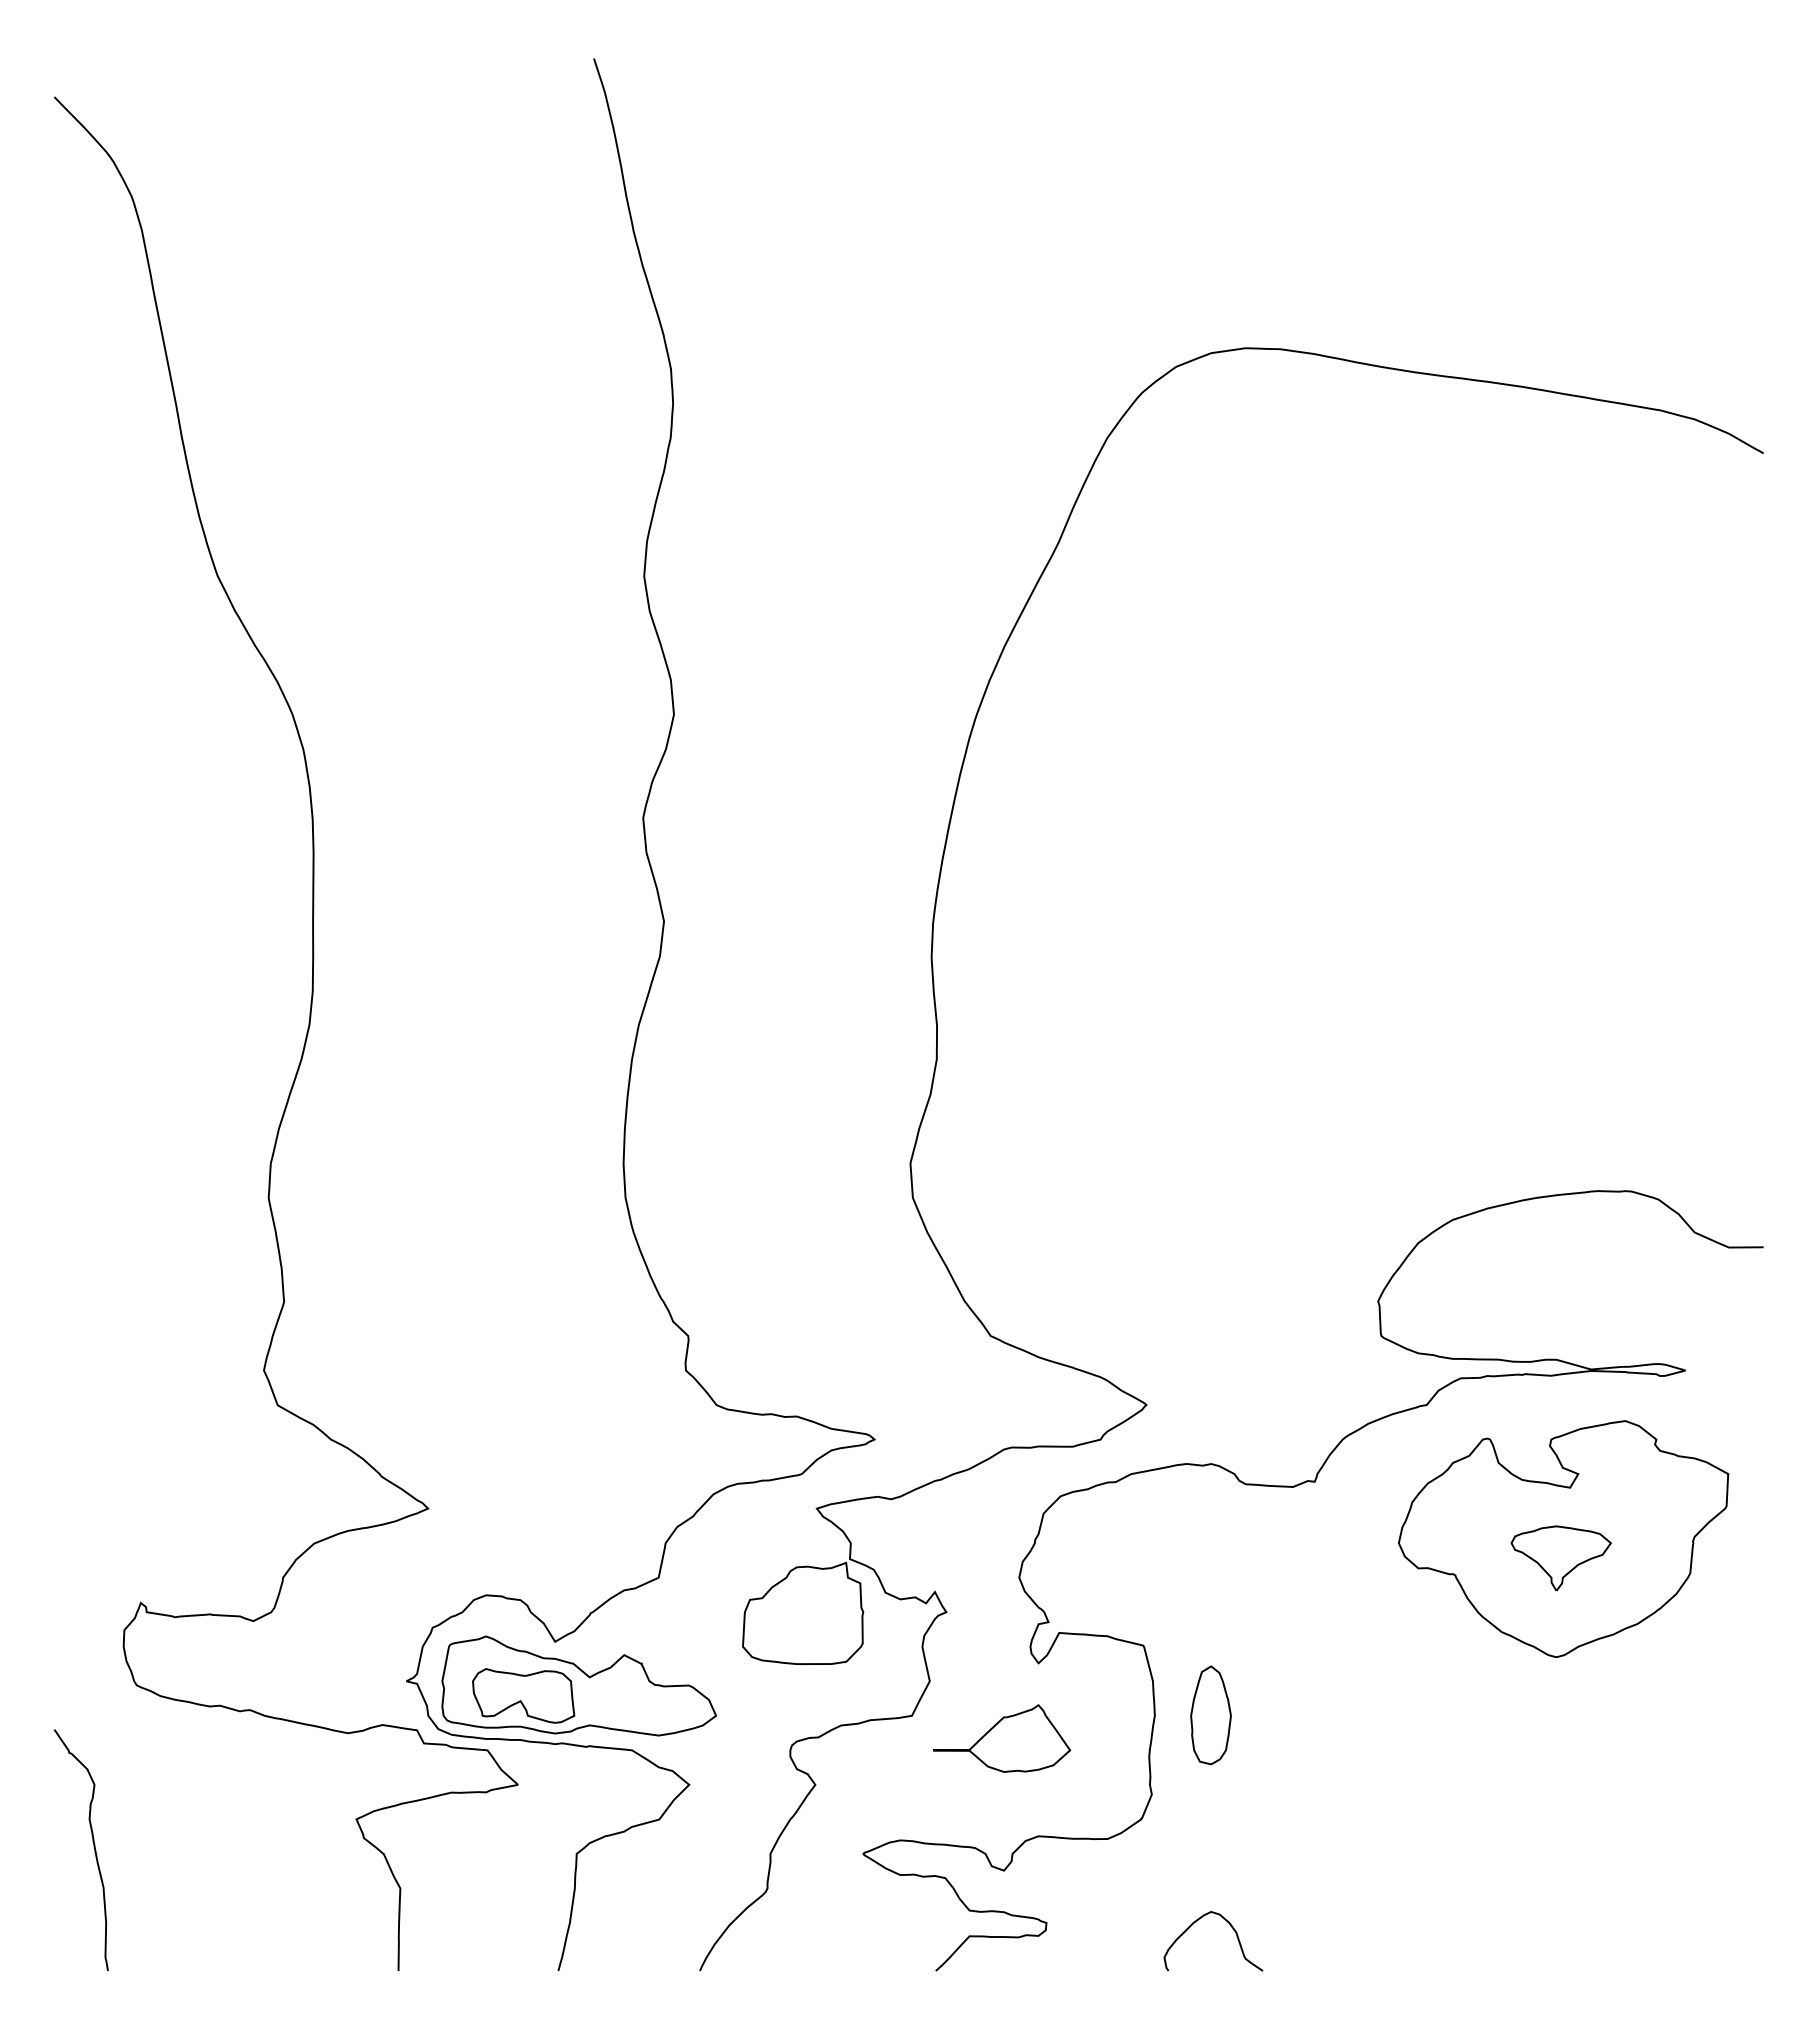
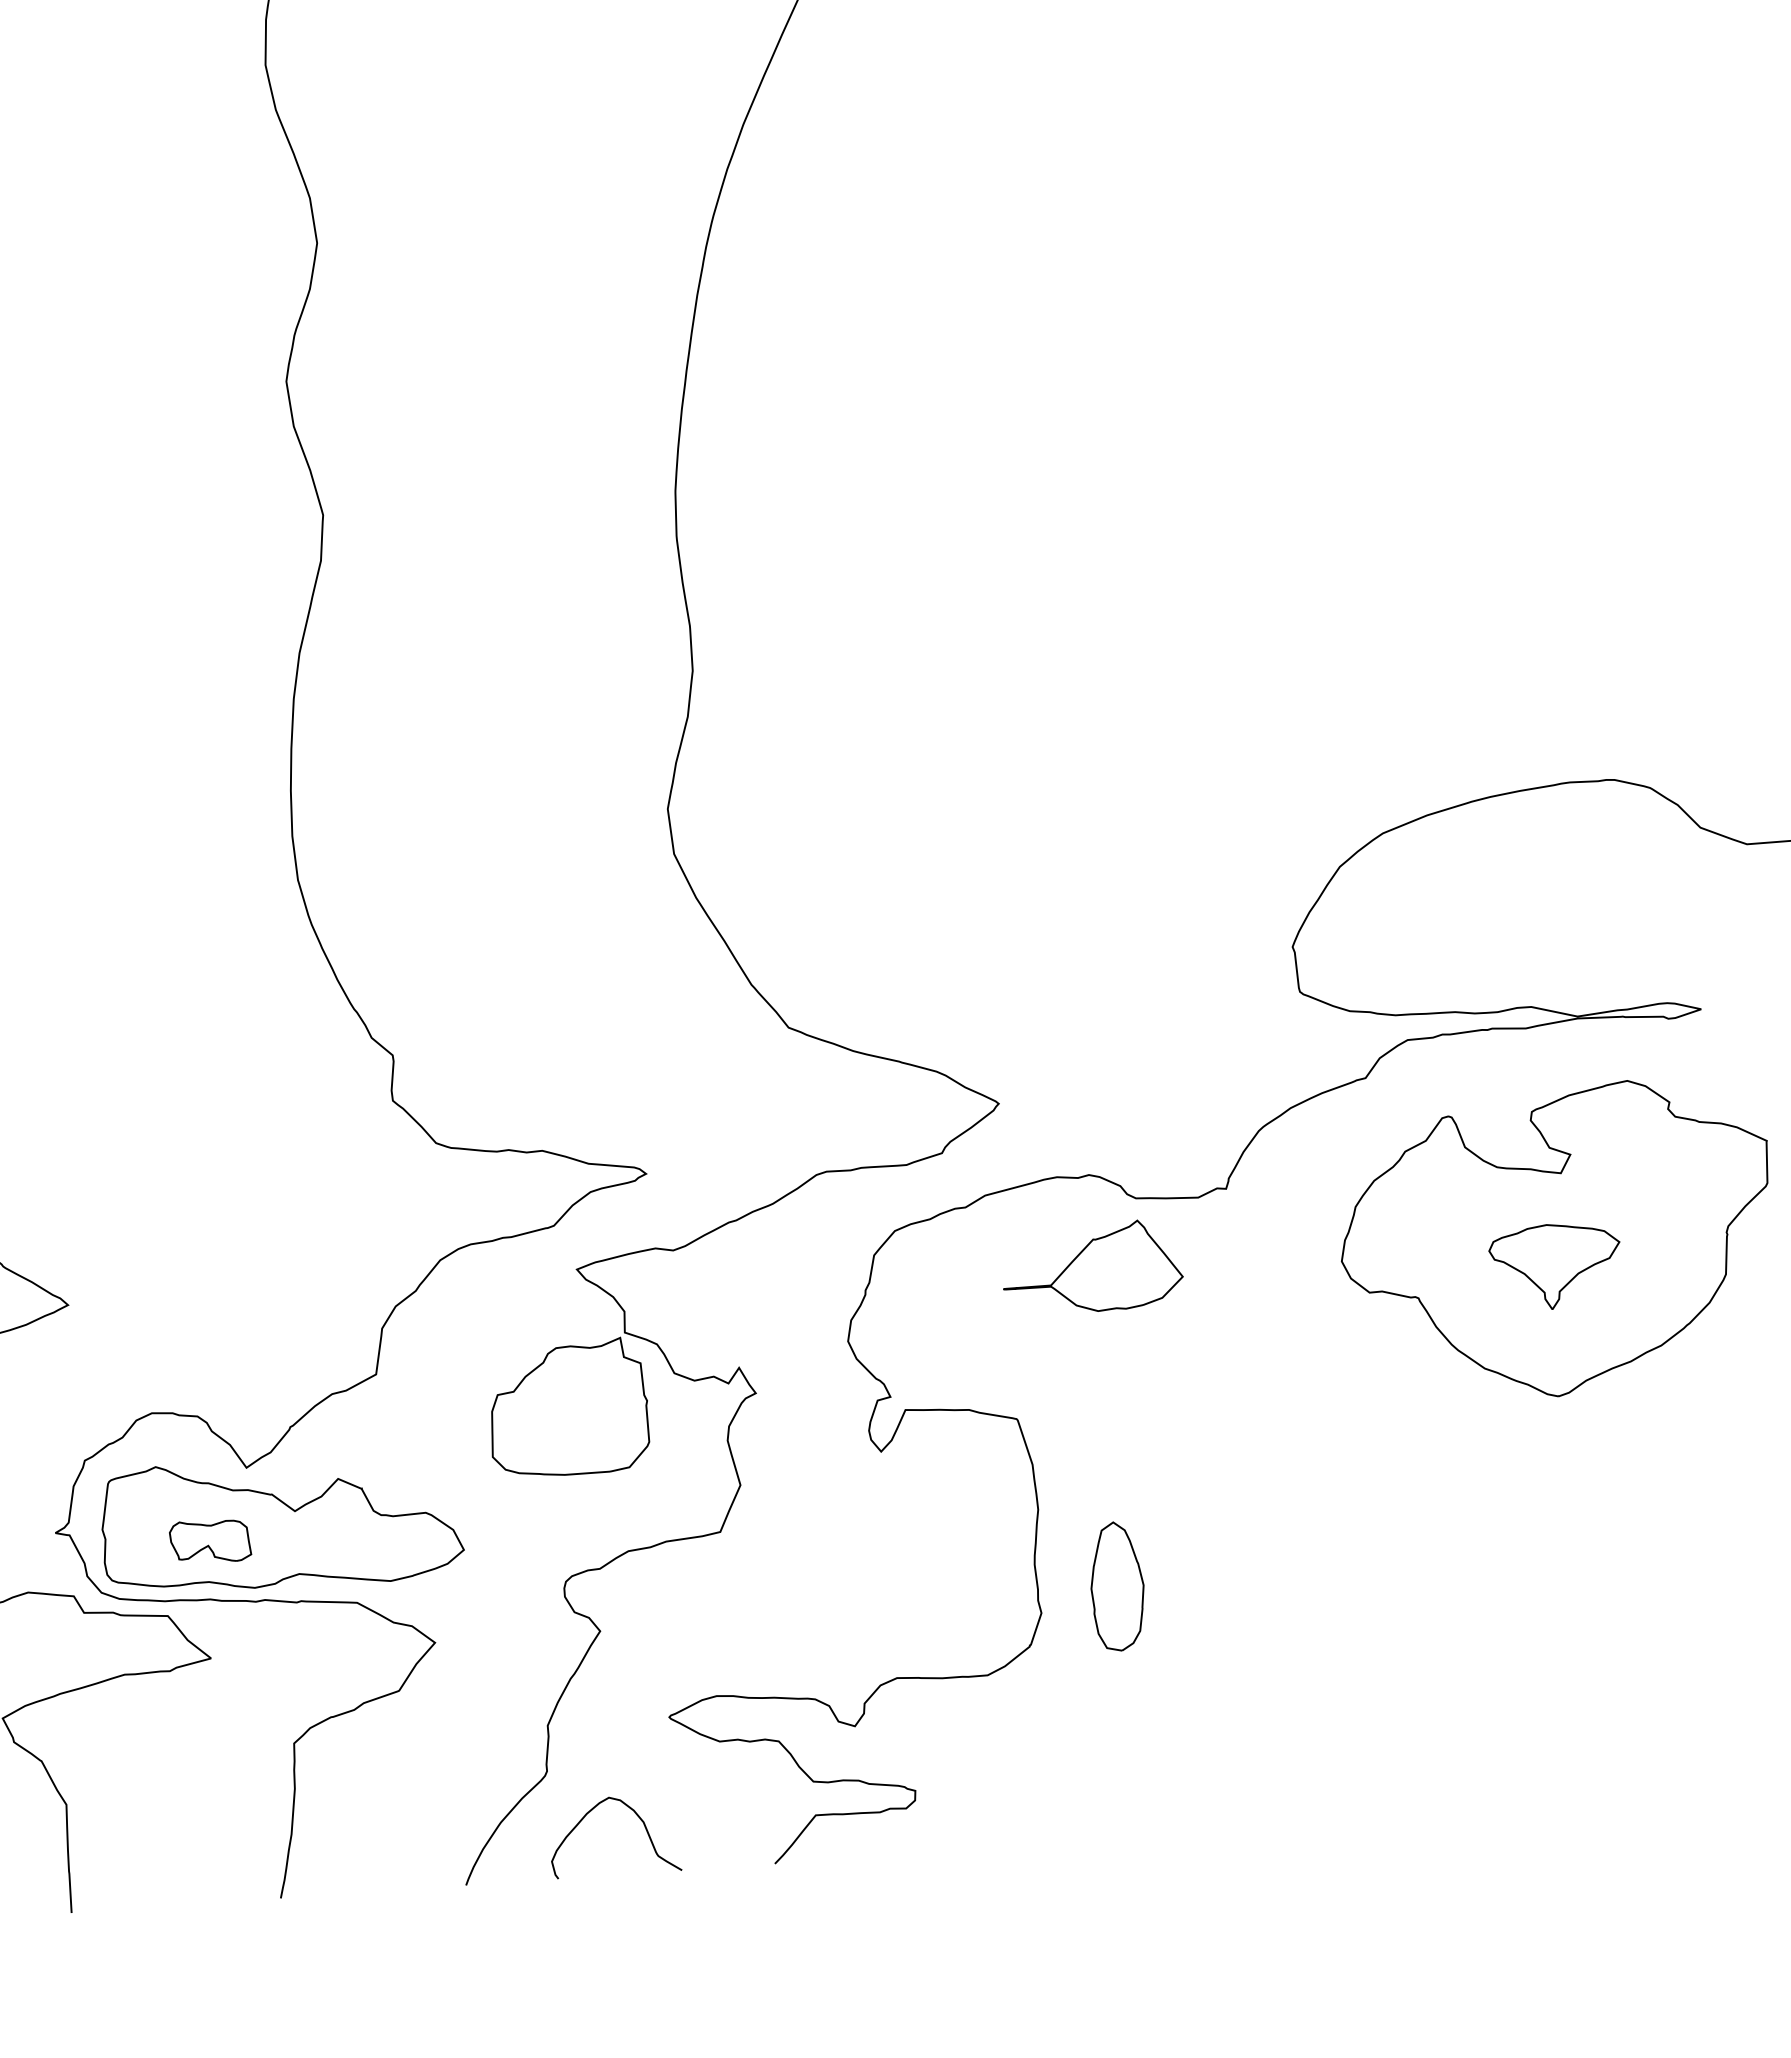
part: (523, 1695) -> (209, 1540), size x0.6
part: (1210, 1715) -> (1116, 1586), moved
part: (1002, 1738) -> (1093, 1267), moved
curve: (1232, 1929) -> (638, 1818), moved

